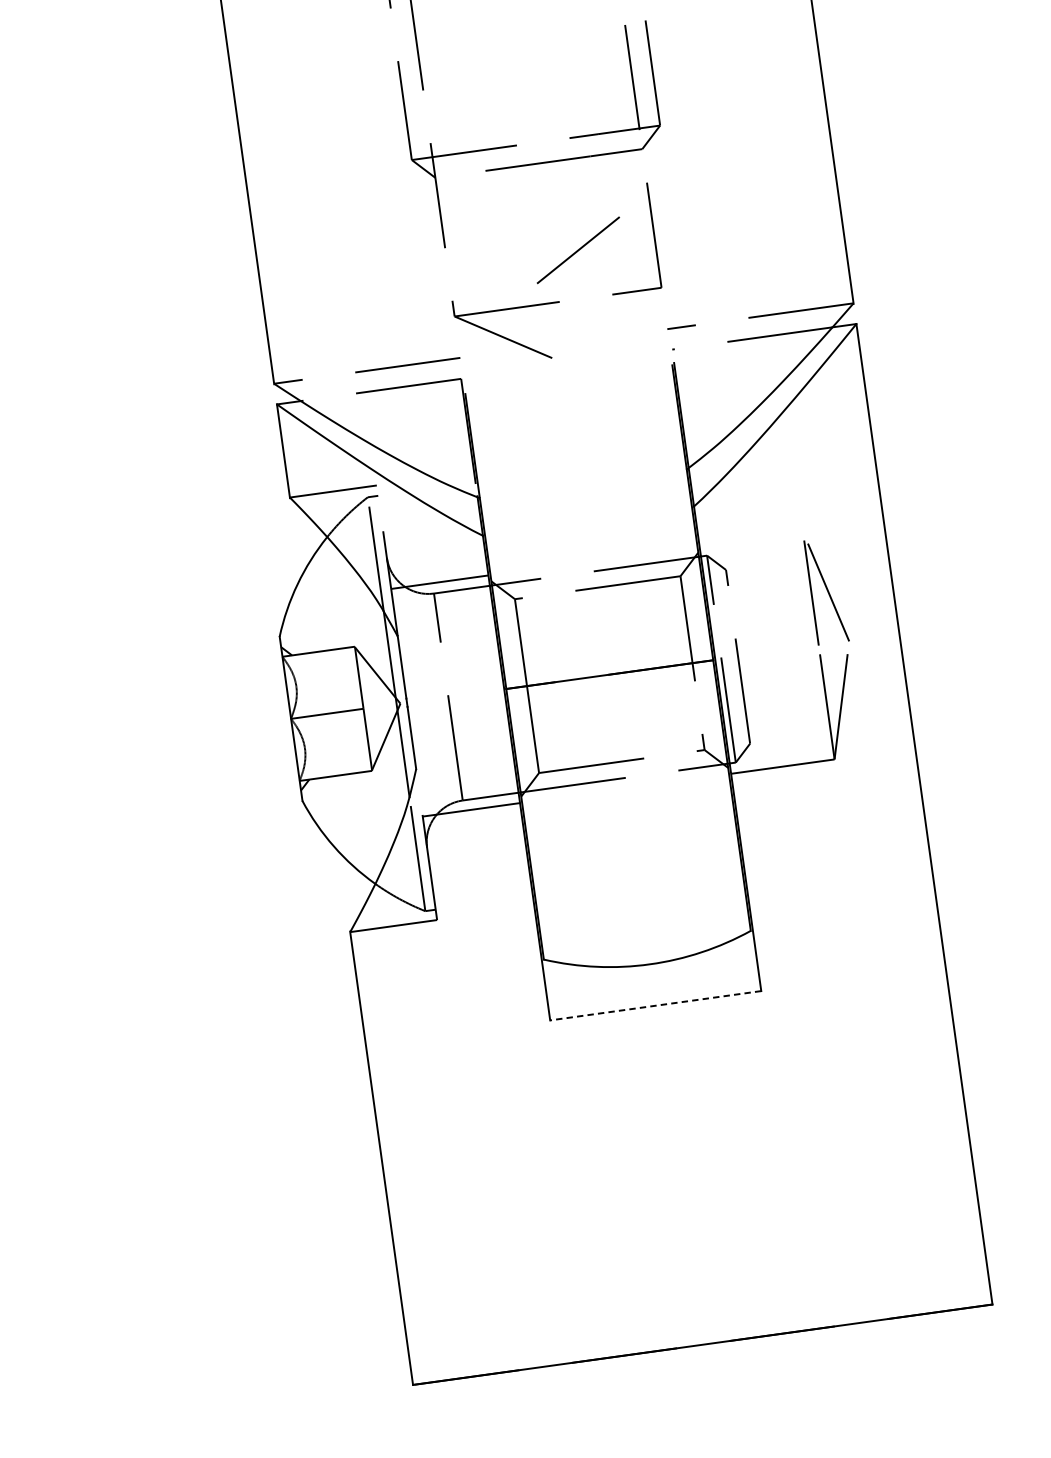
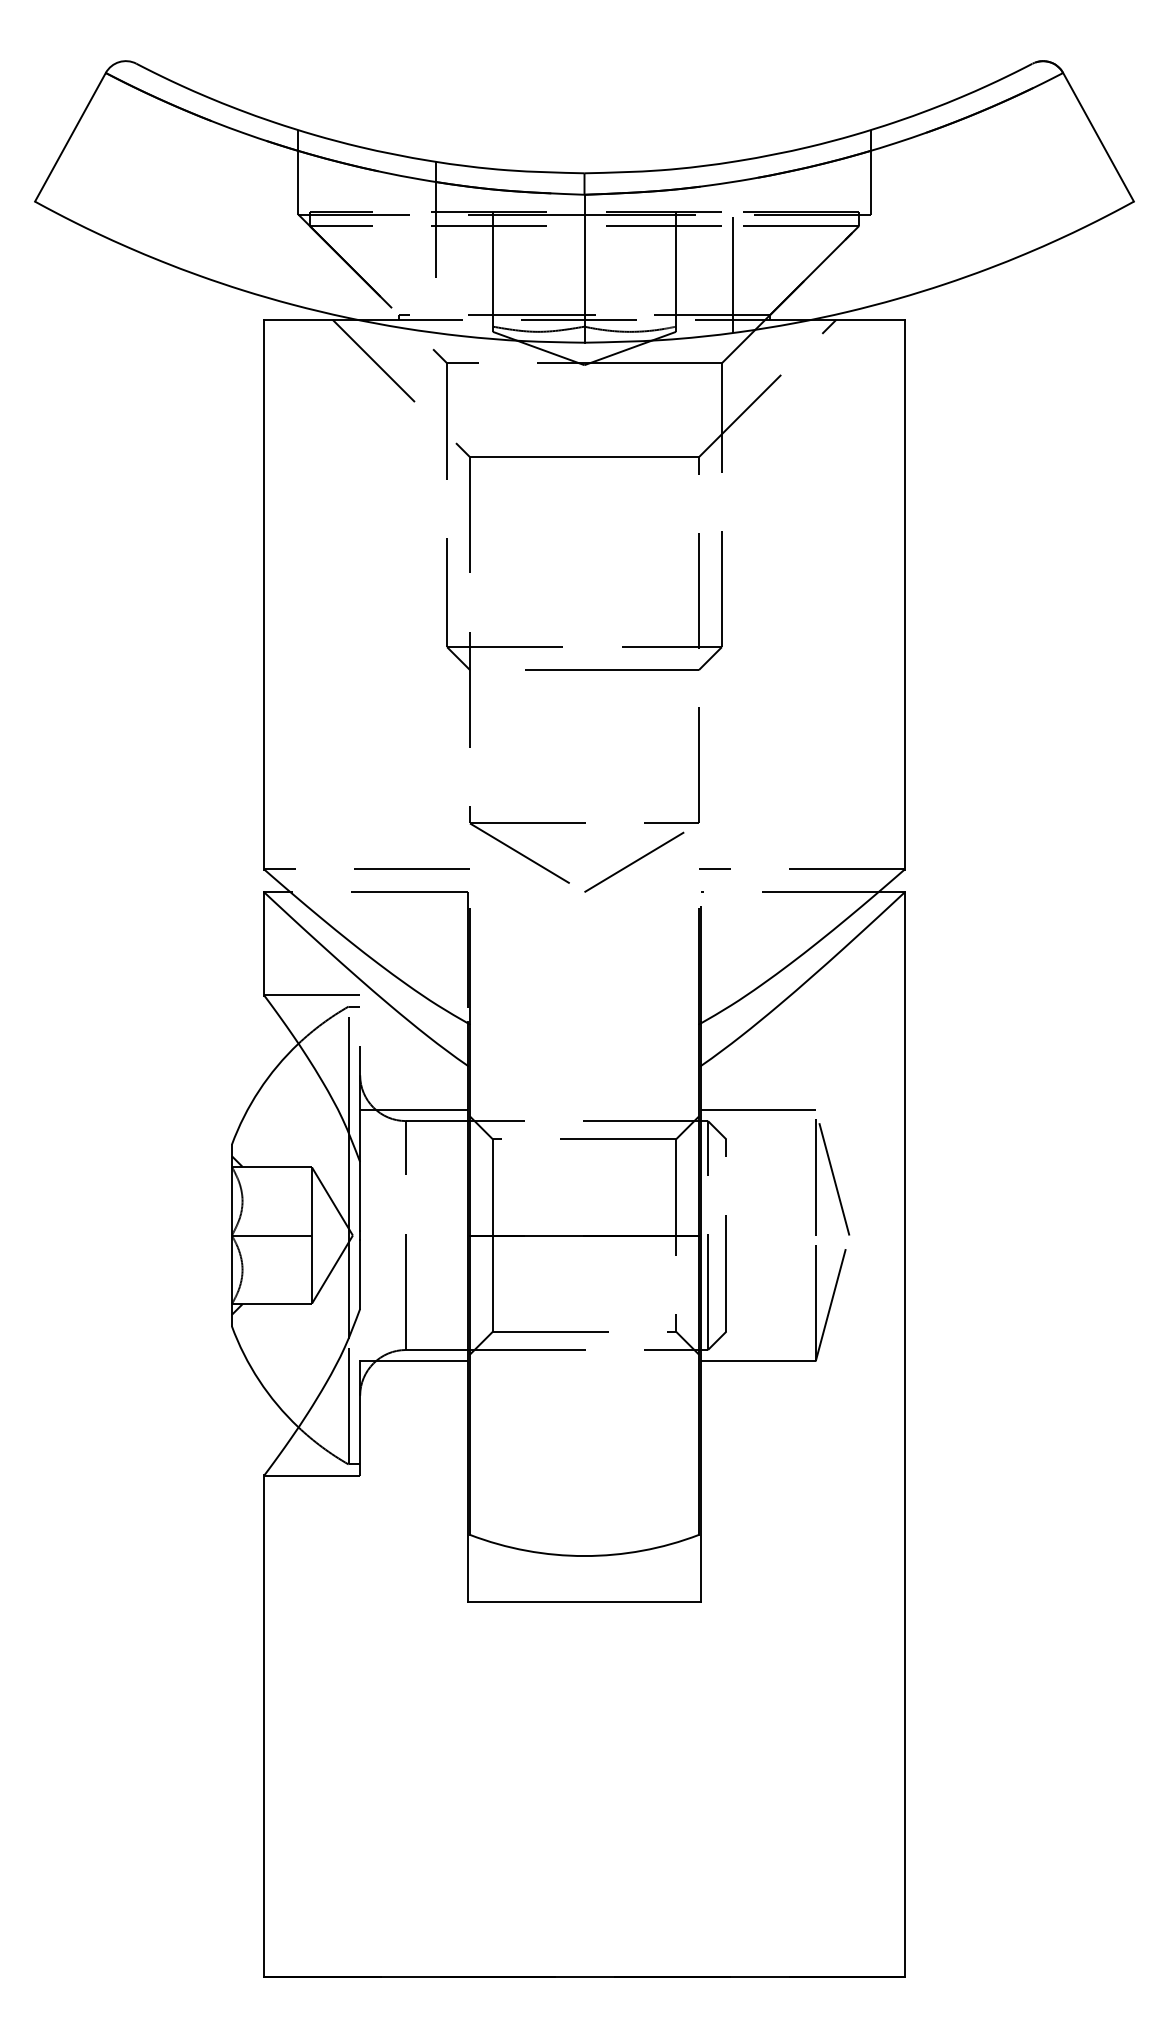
line: (578, 249) -> (634, 861), moved
line: (751, 538) -> (758, 1109), added
line: (655, 1005) -> (584, 1601), dashed -> solid

